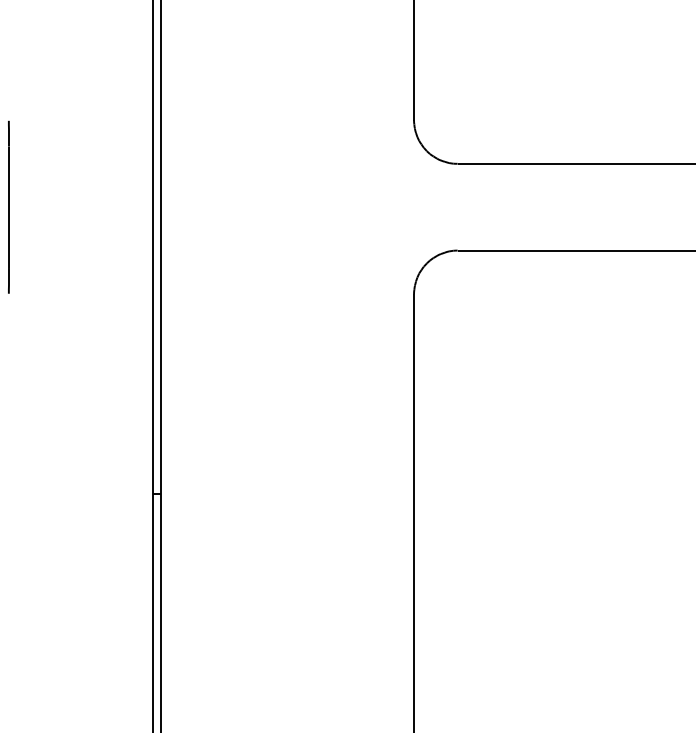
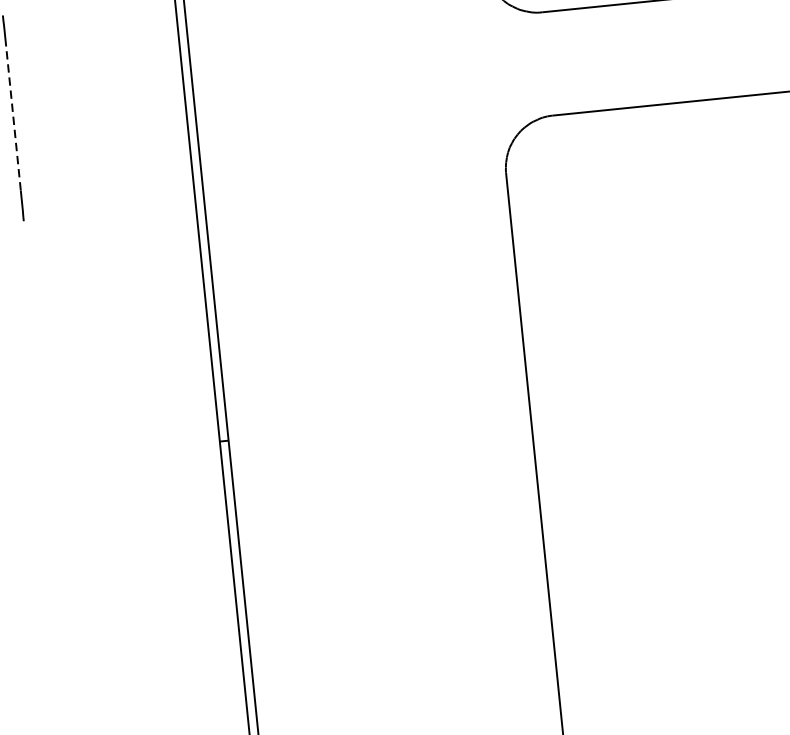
line: (8, 207) -> (12, 118), solid -> dashed

